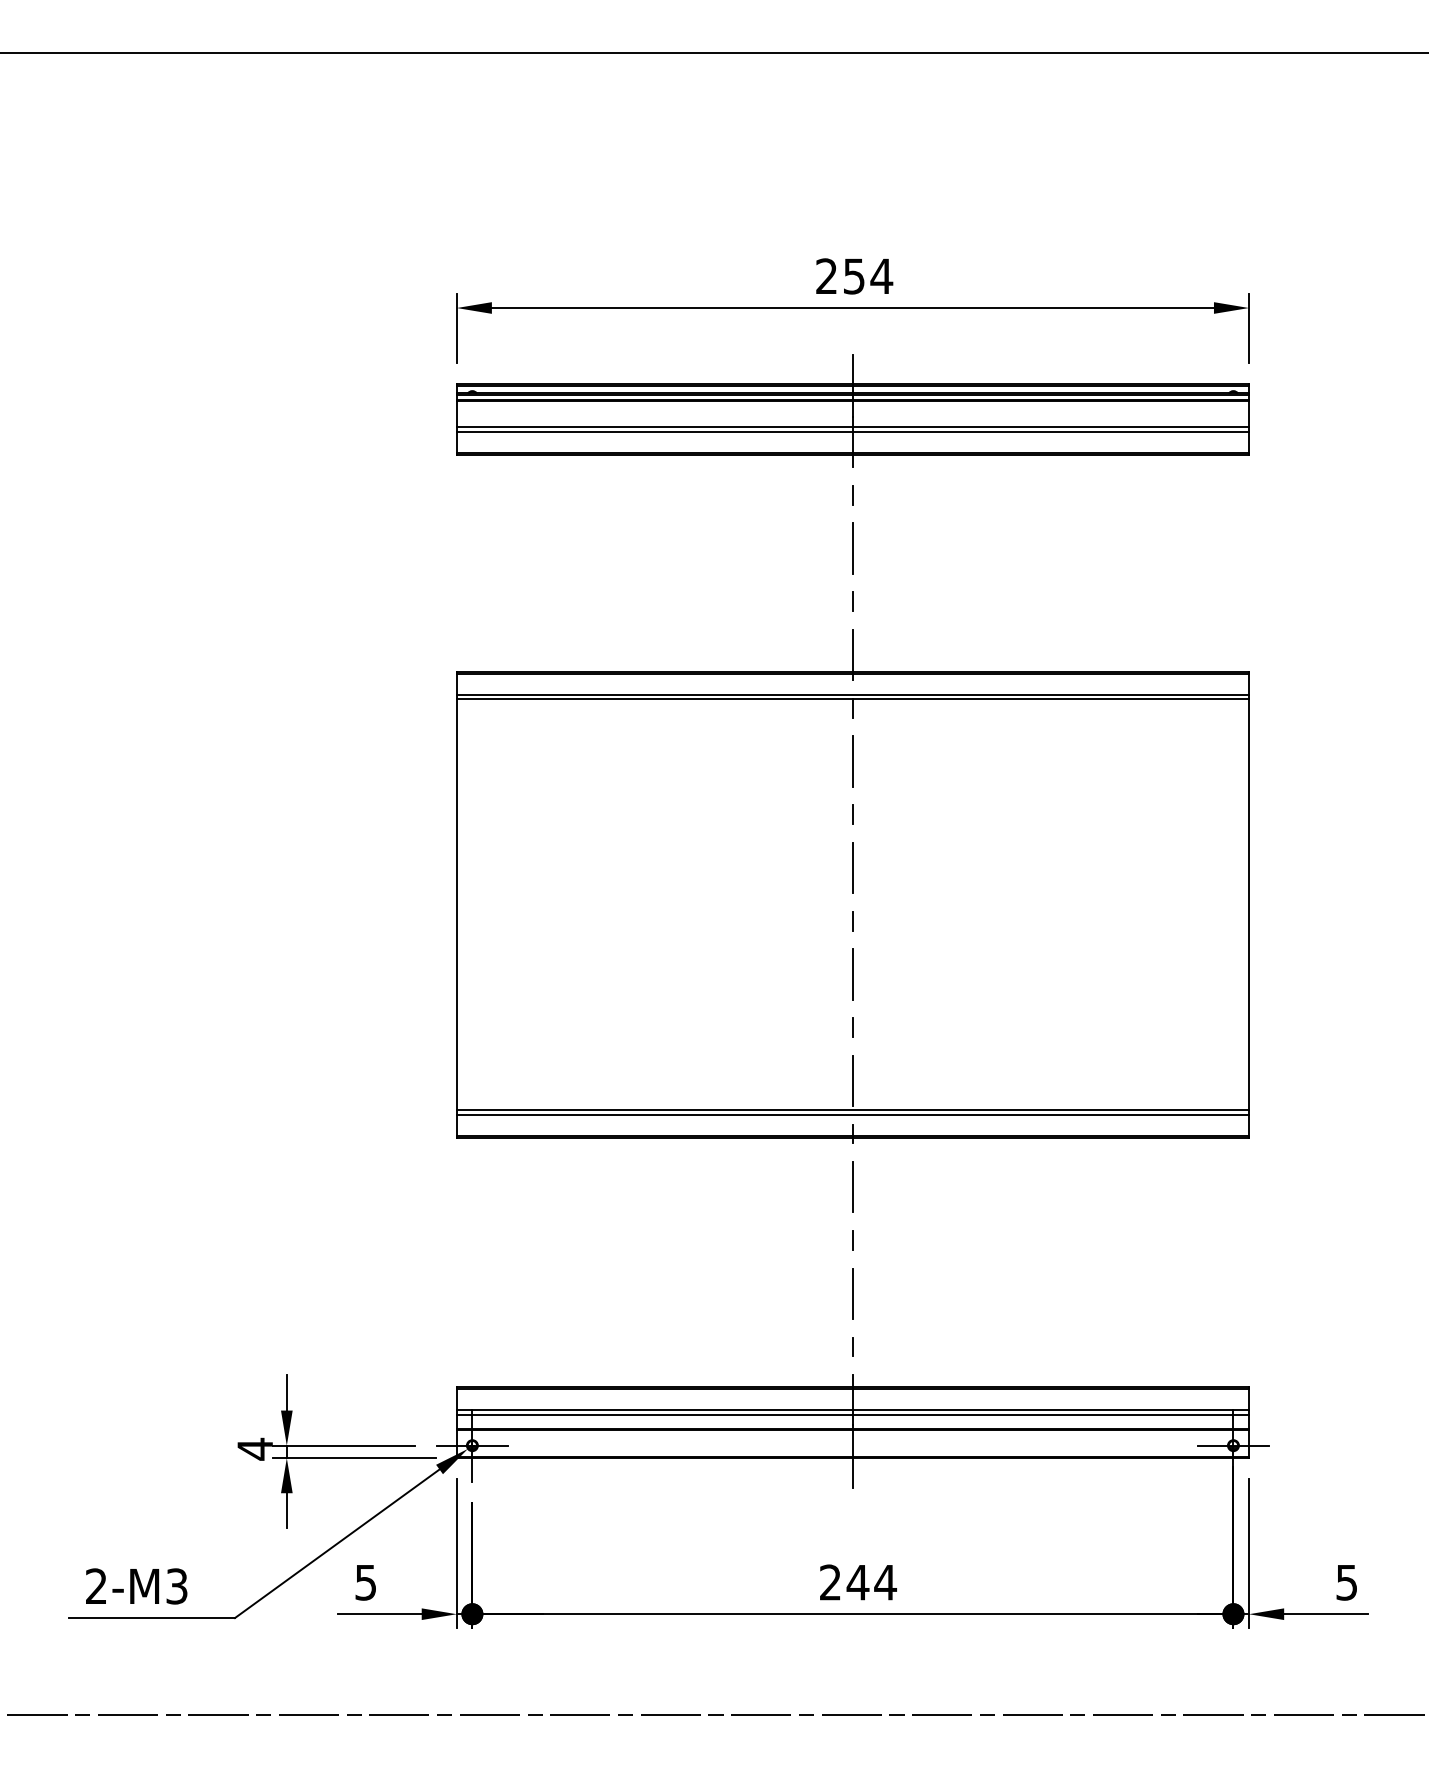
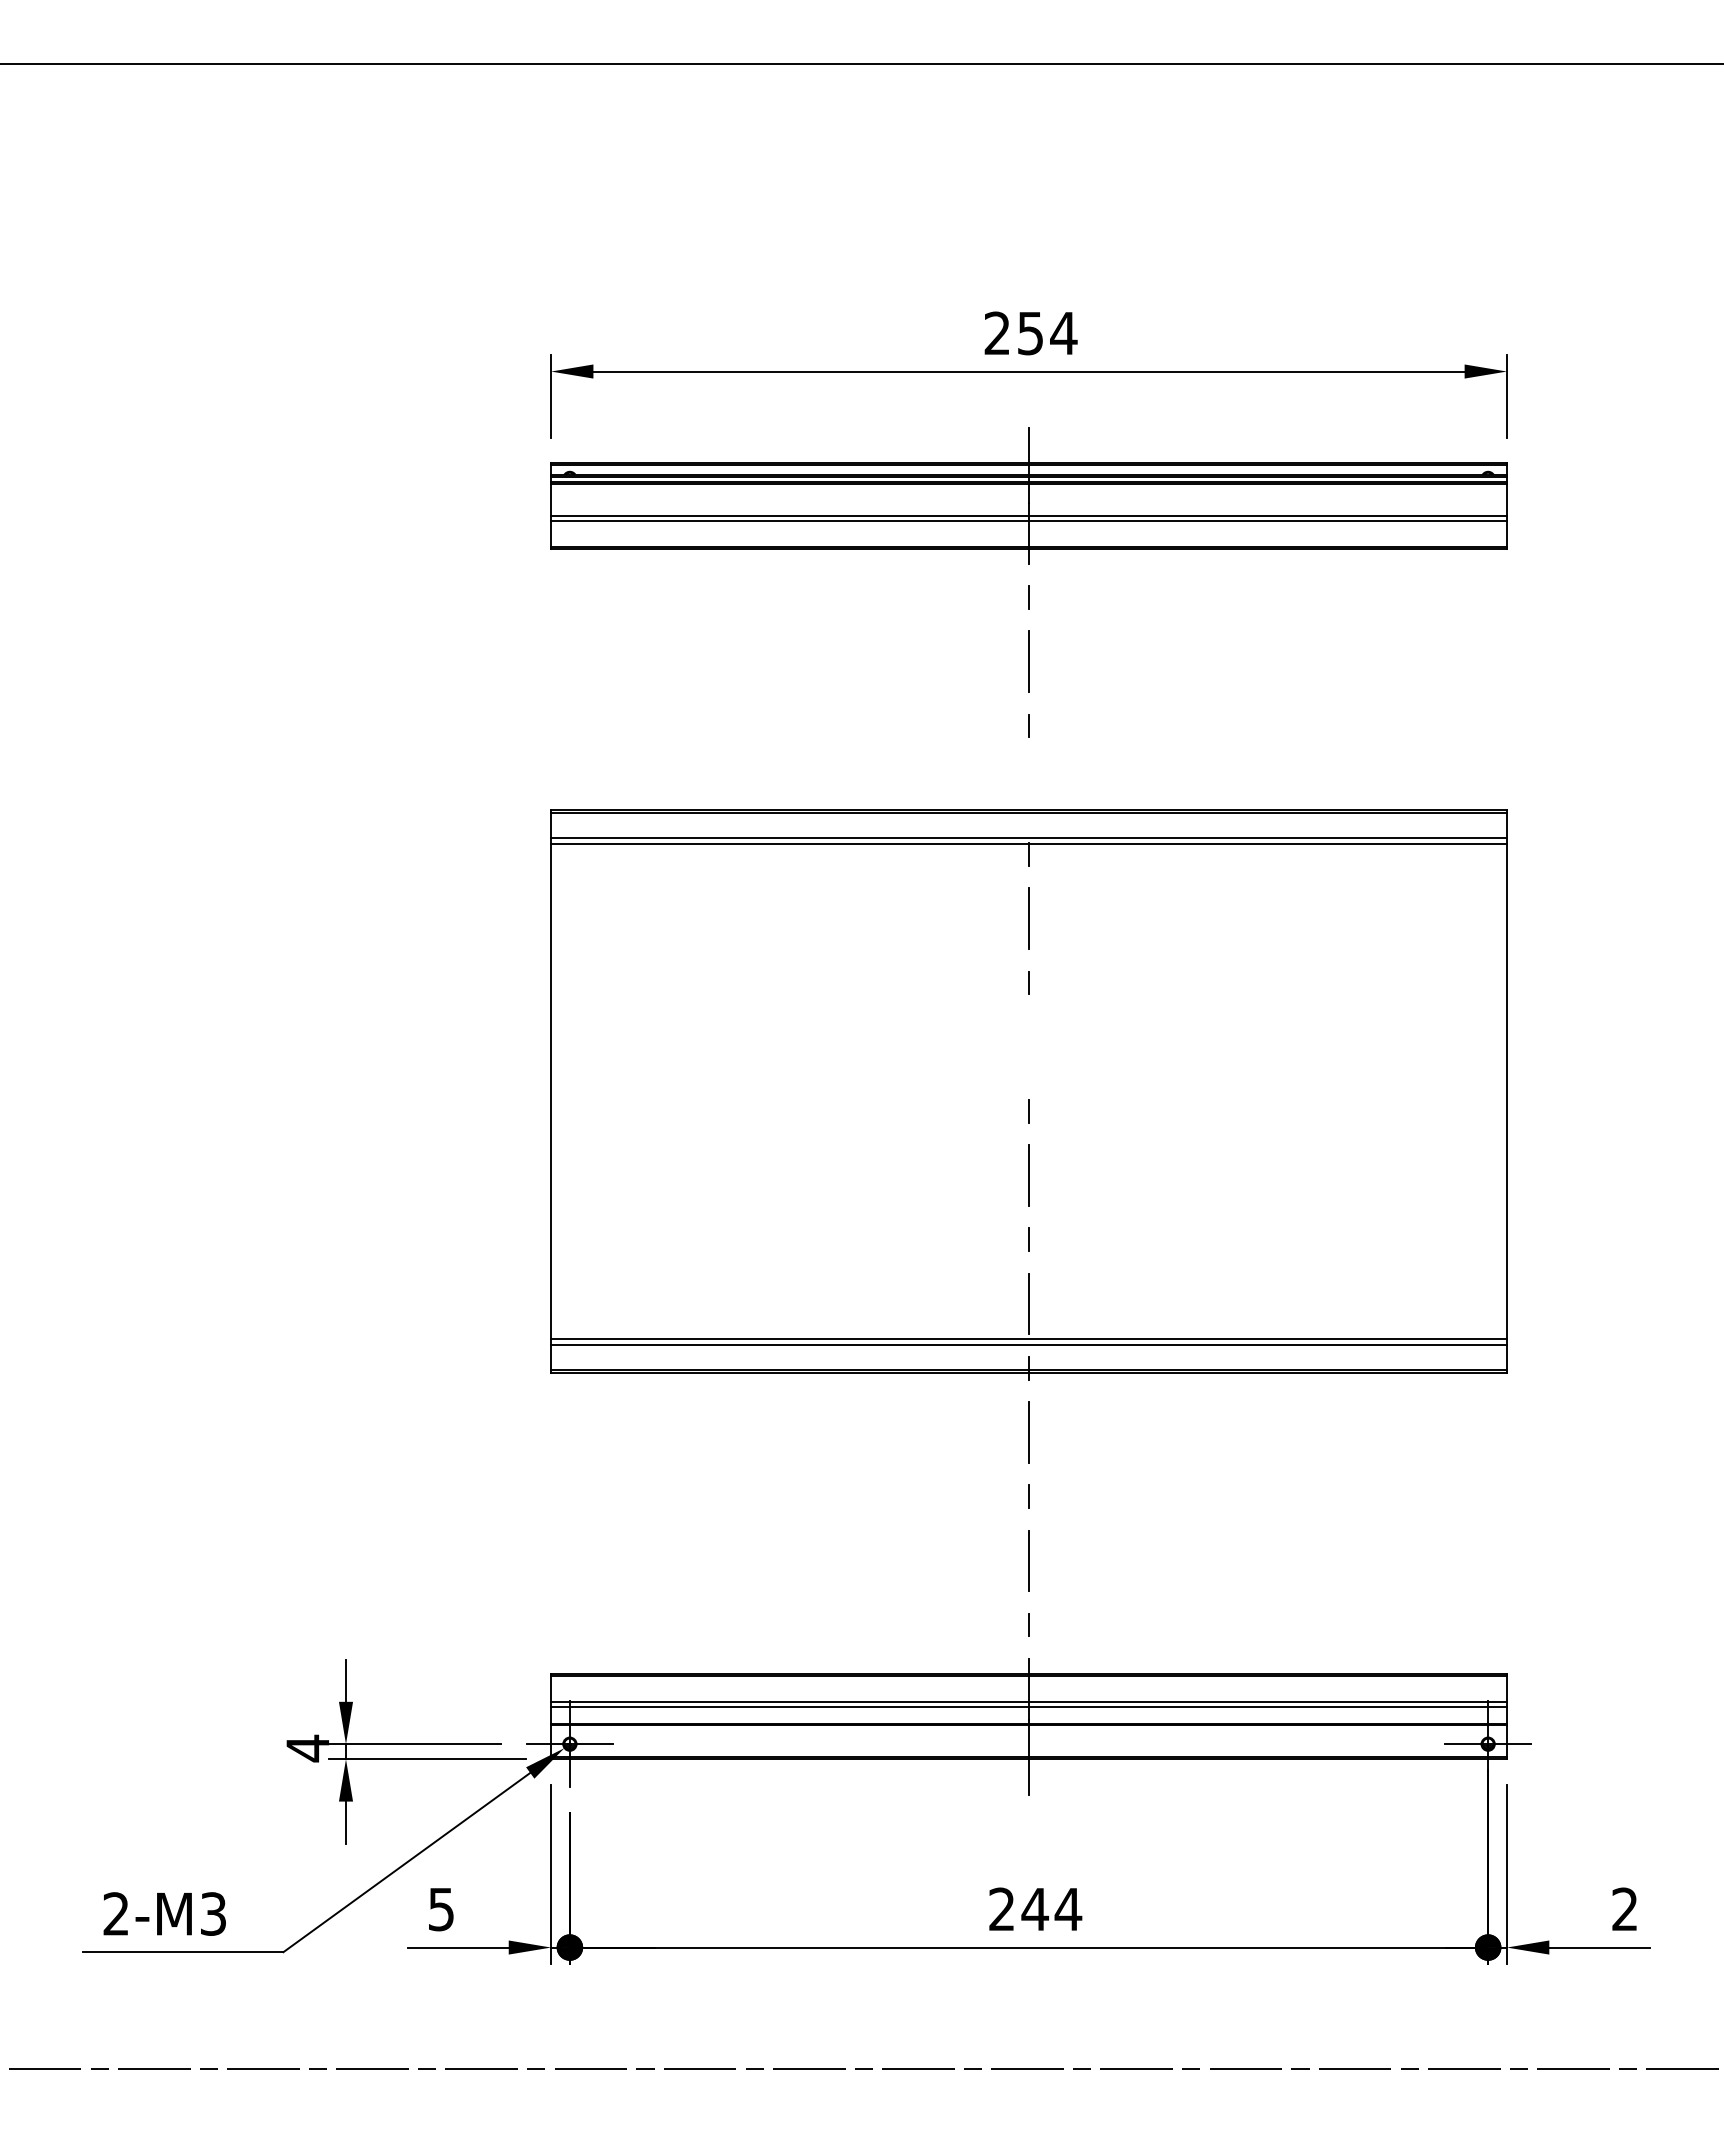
line: (853, 654) -> (1029, 789), removed
line: (853, 867) -> (1029, 1046), removed
text: (1346, 1582) -> (1624, 1909), 5 -> 2

